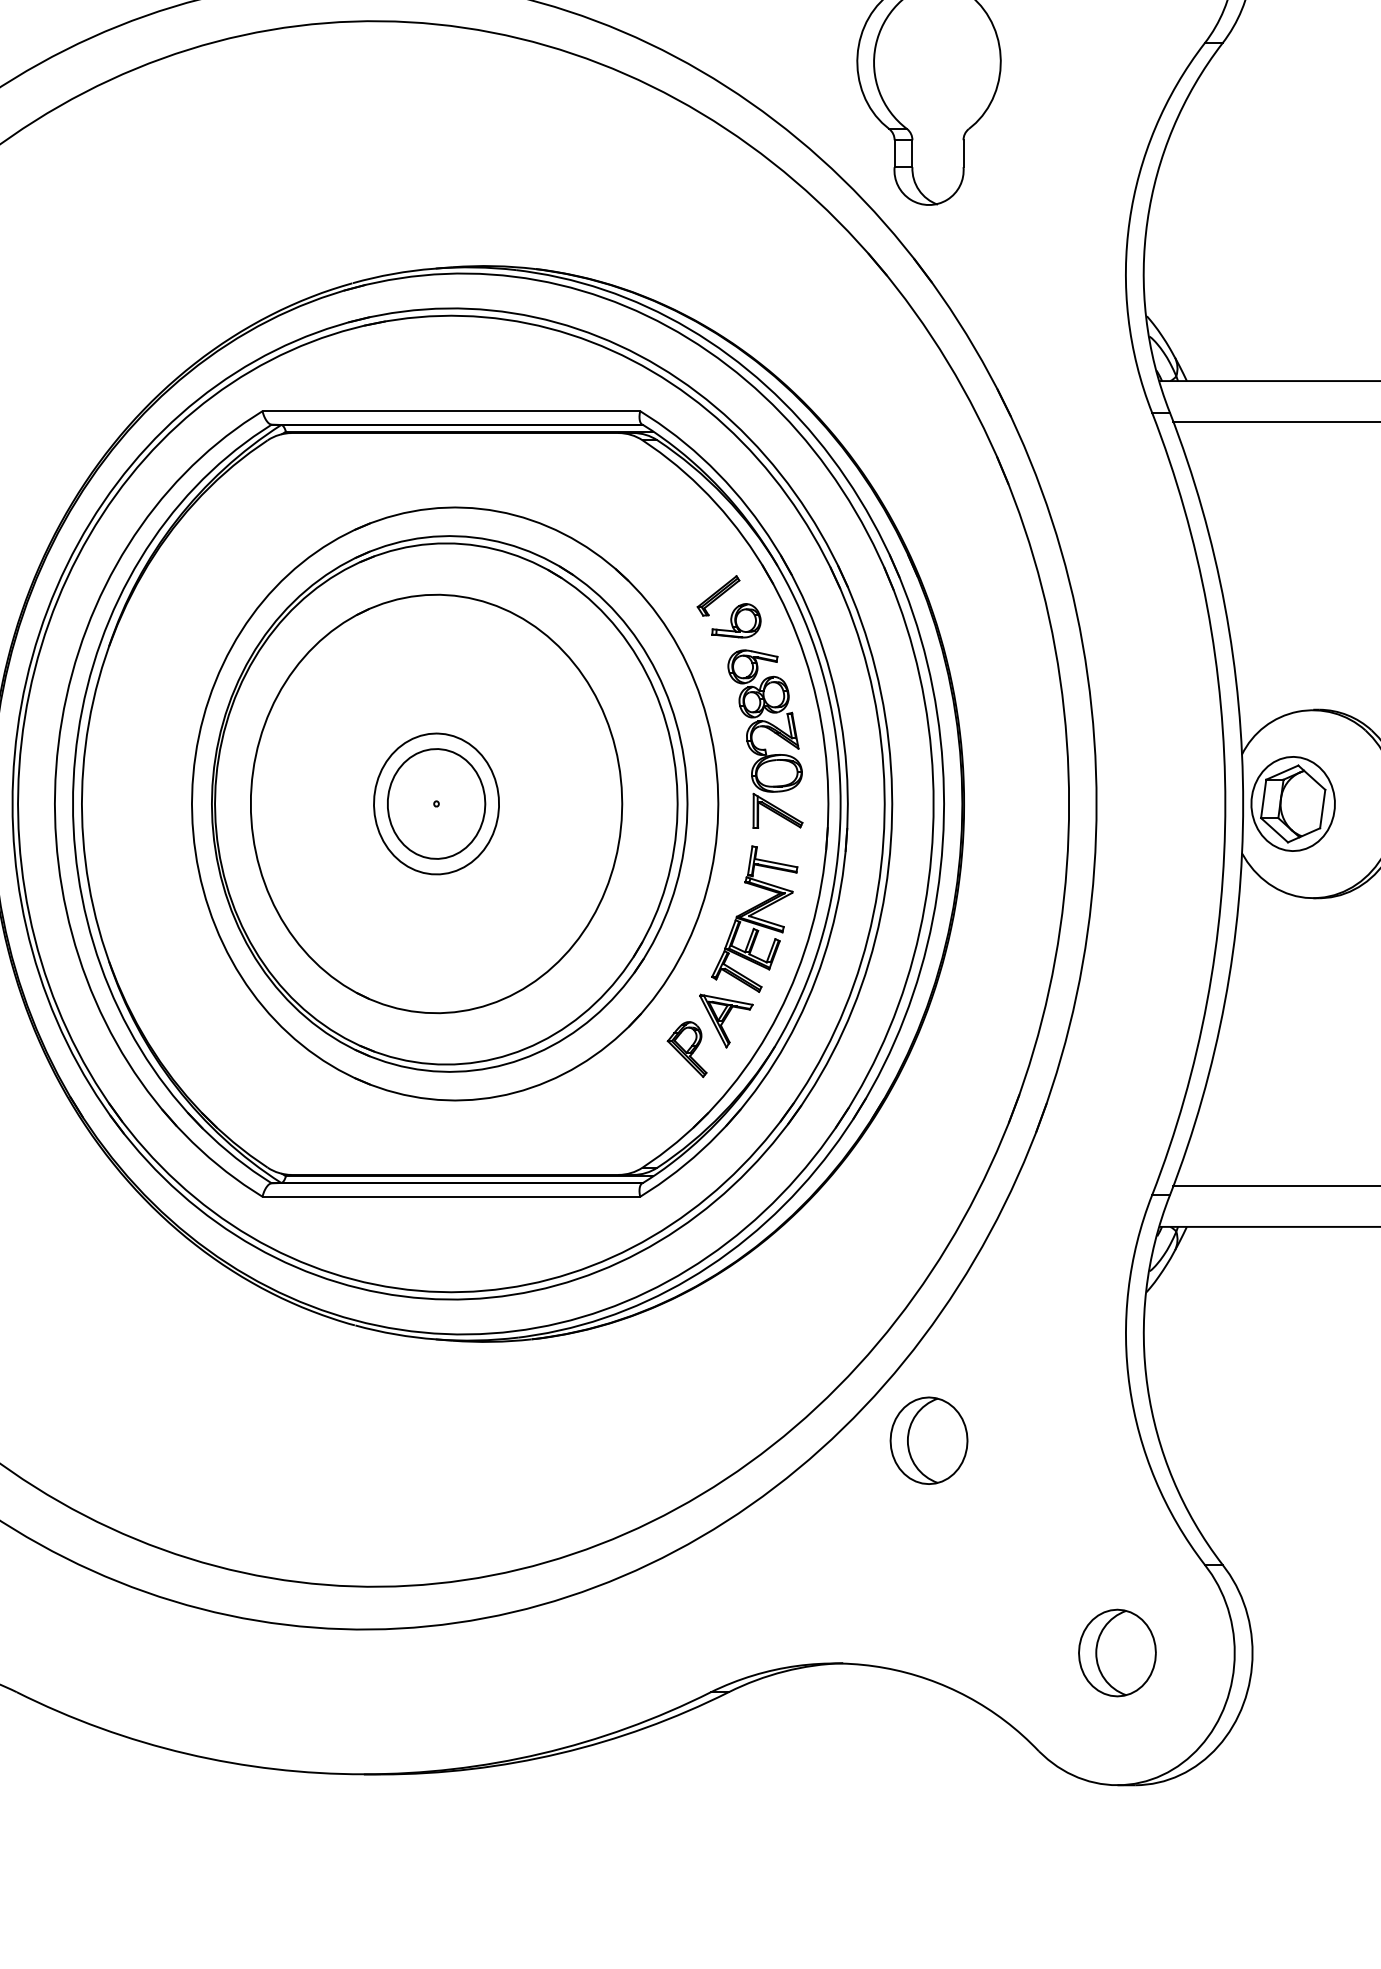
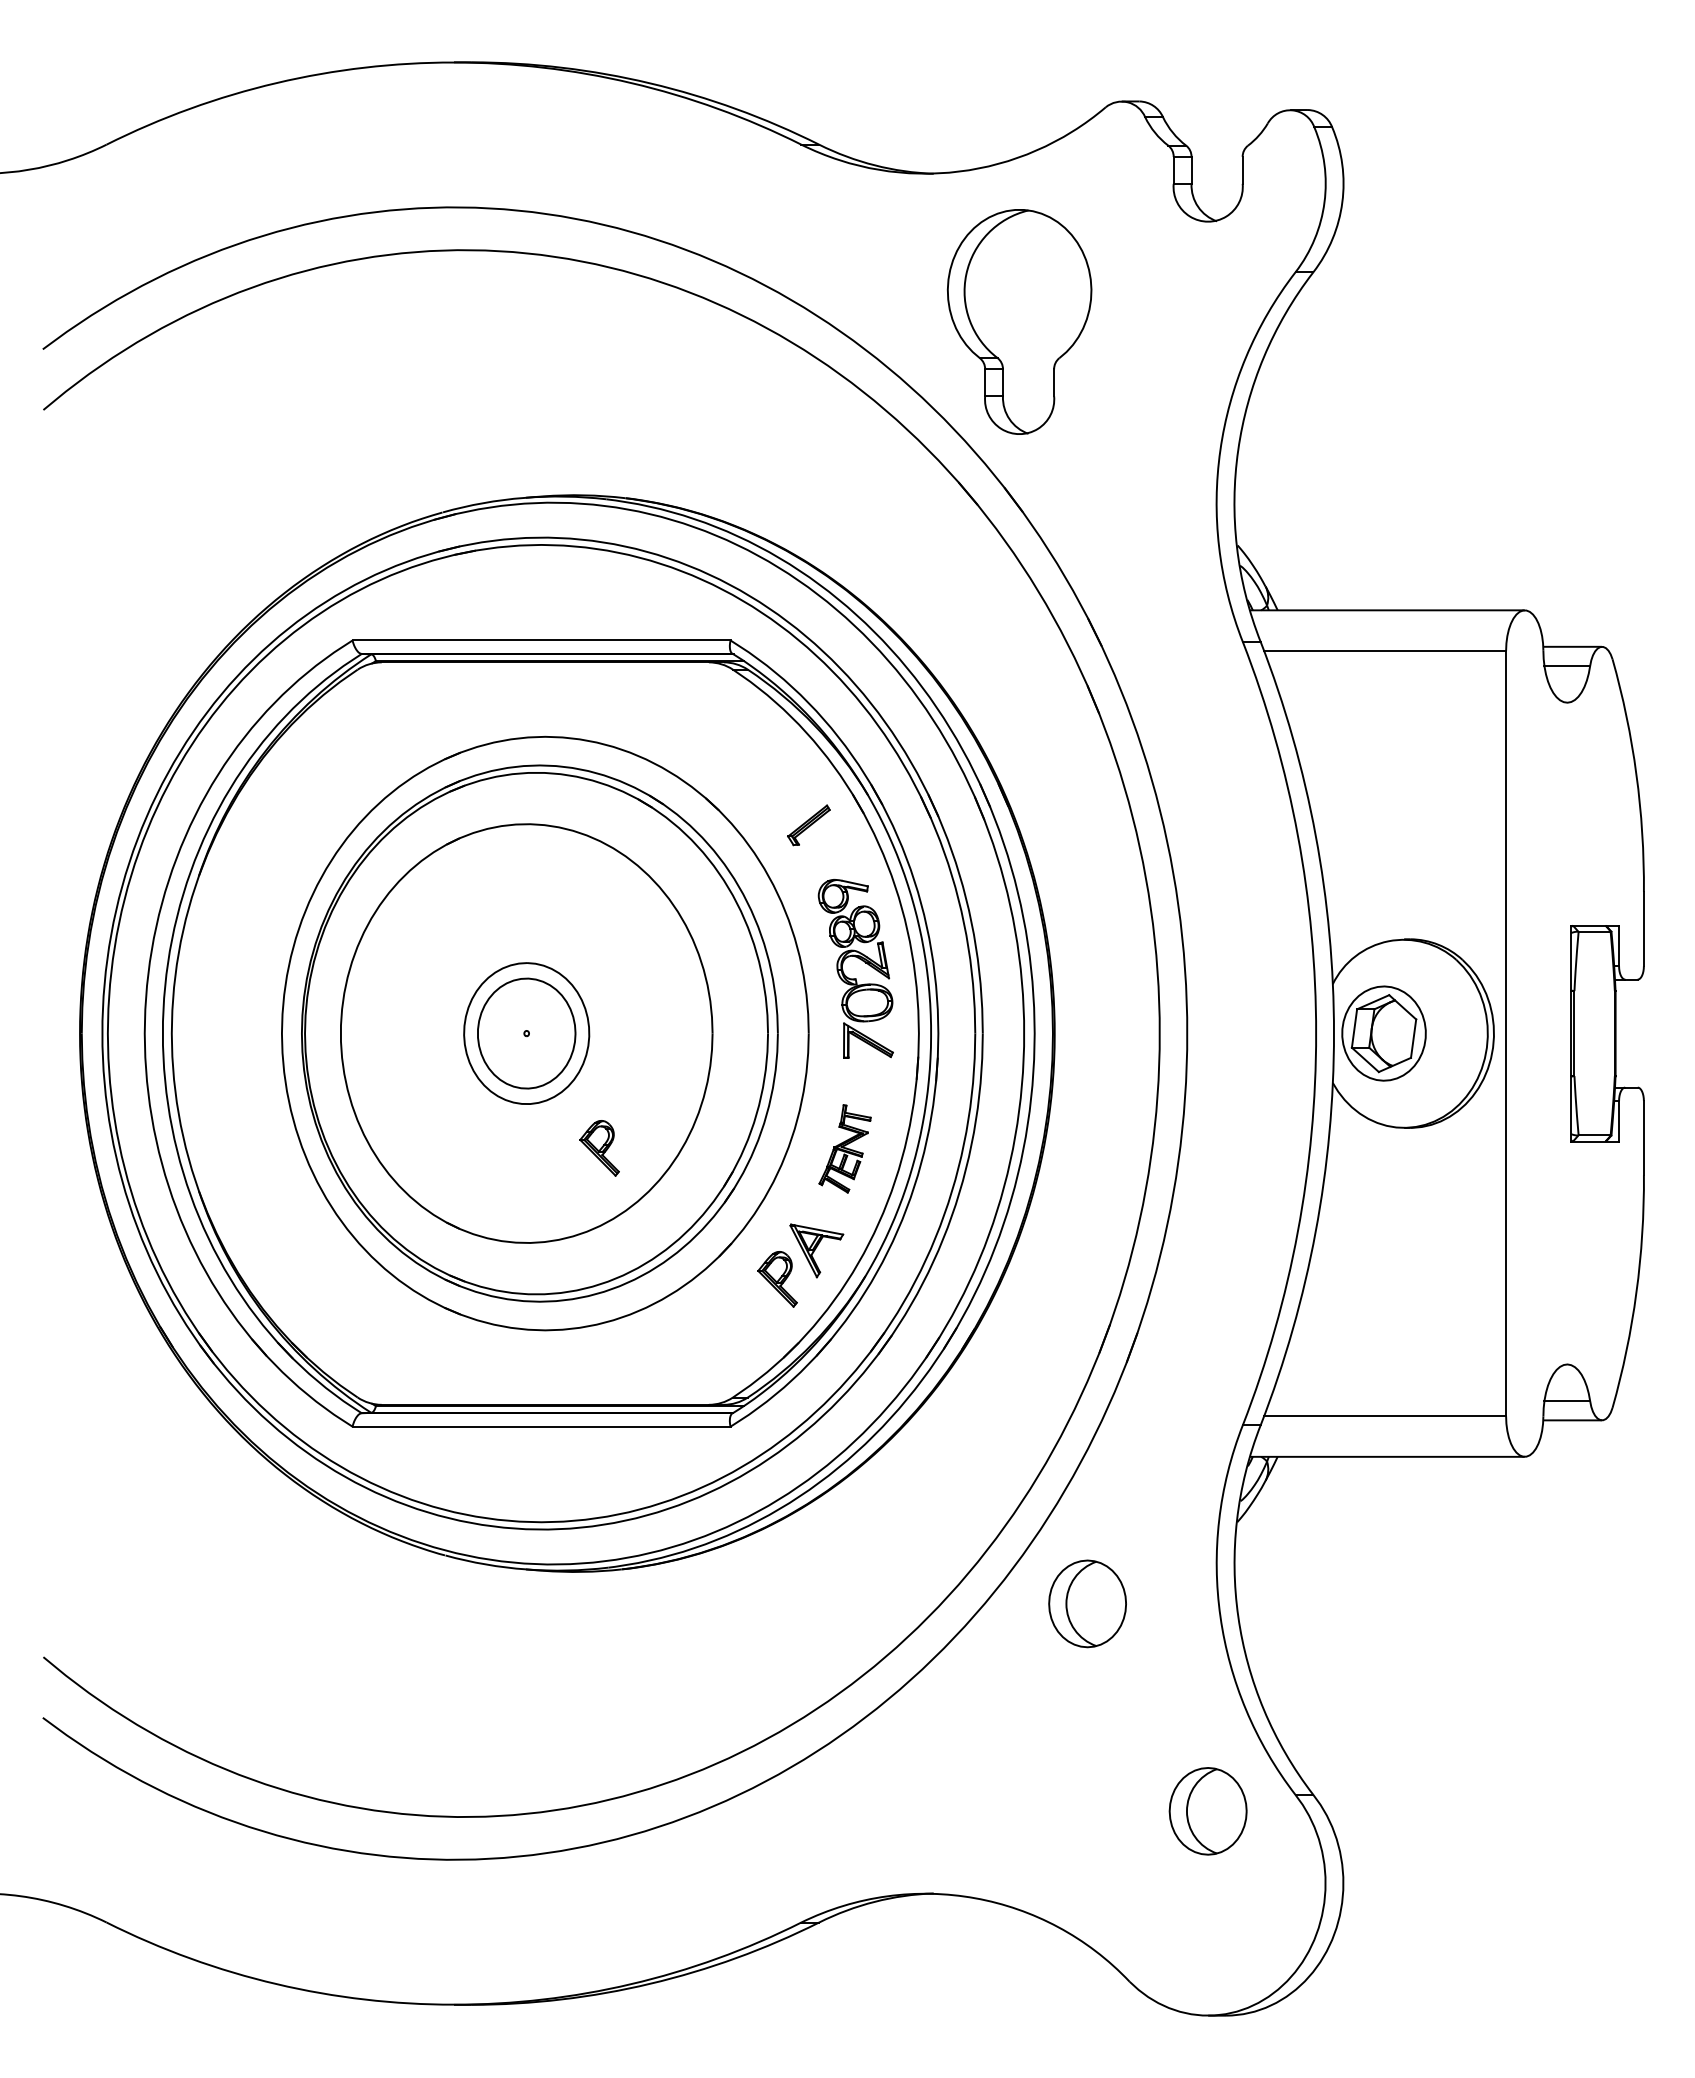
part: (736, 620) -> (826, 849), removed
part: (509, 918) -> (599, 1148), added
part: (754, 918) -> (844, 1148), size x0.6
part: (928, 1440) -> (1087, 1603), moved
part: (1116, 1653) -> (1207, 1811), moved

